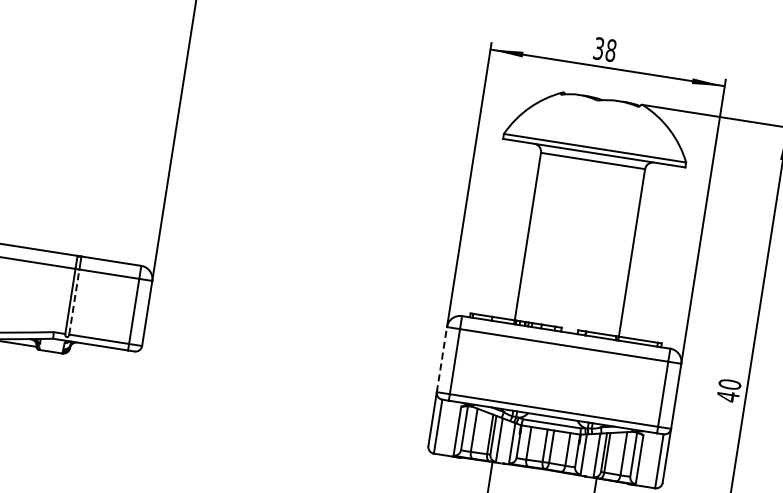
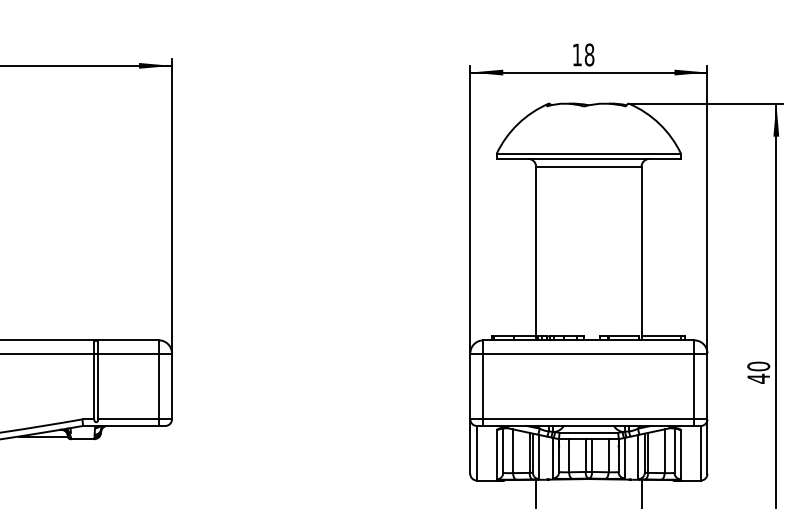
text: (598, 48) -> (576, 54), 38 -> 18
line: (74, 302) -> (98, 386), dashed -> solid
line: (442, 359) -> (470, 386), dashed -> solid

